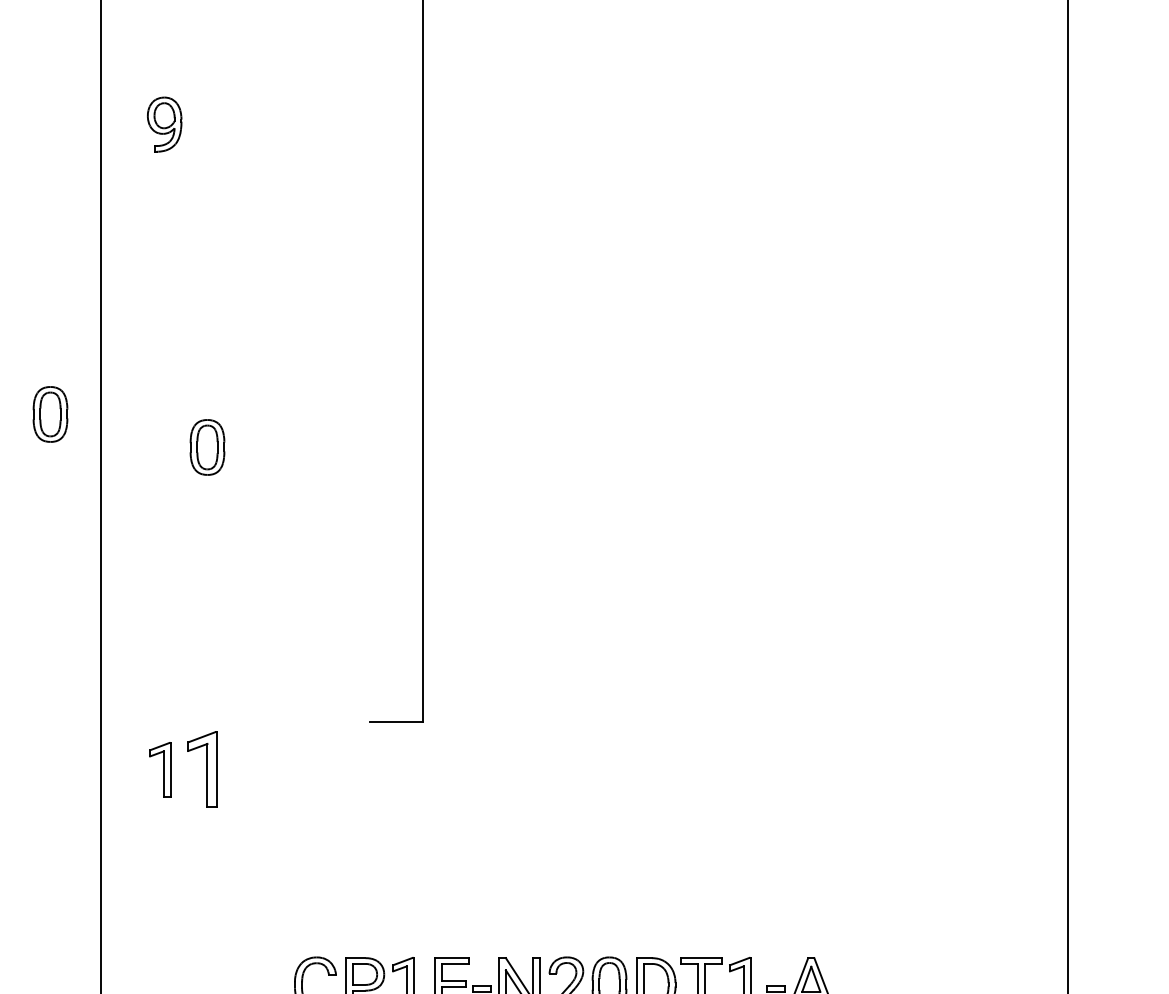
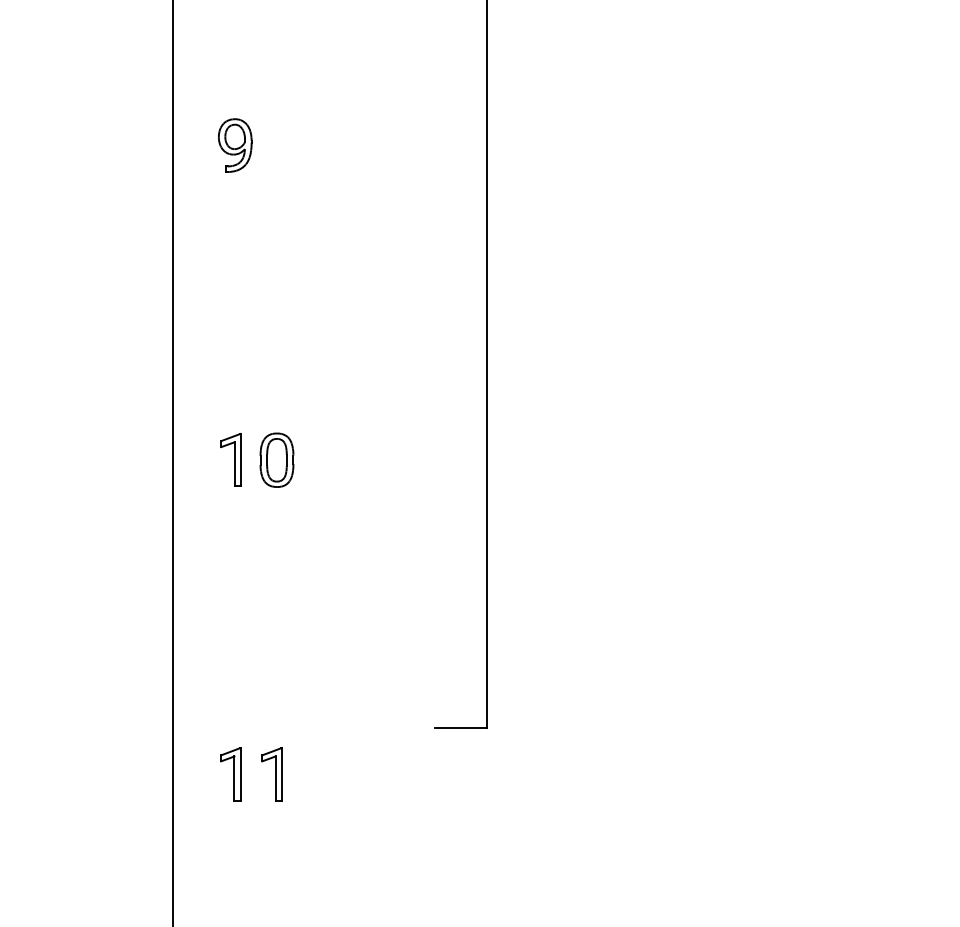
part: (50, 414) -> (123, 428), removed
part: (160, 446) -> (231, 459), added
part: (202, 769) -> (272, 774), size x0.71

